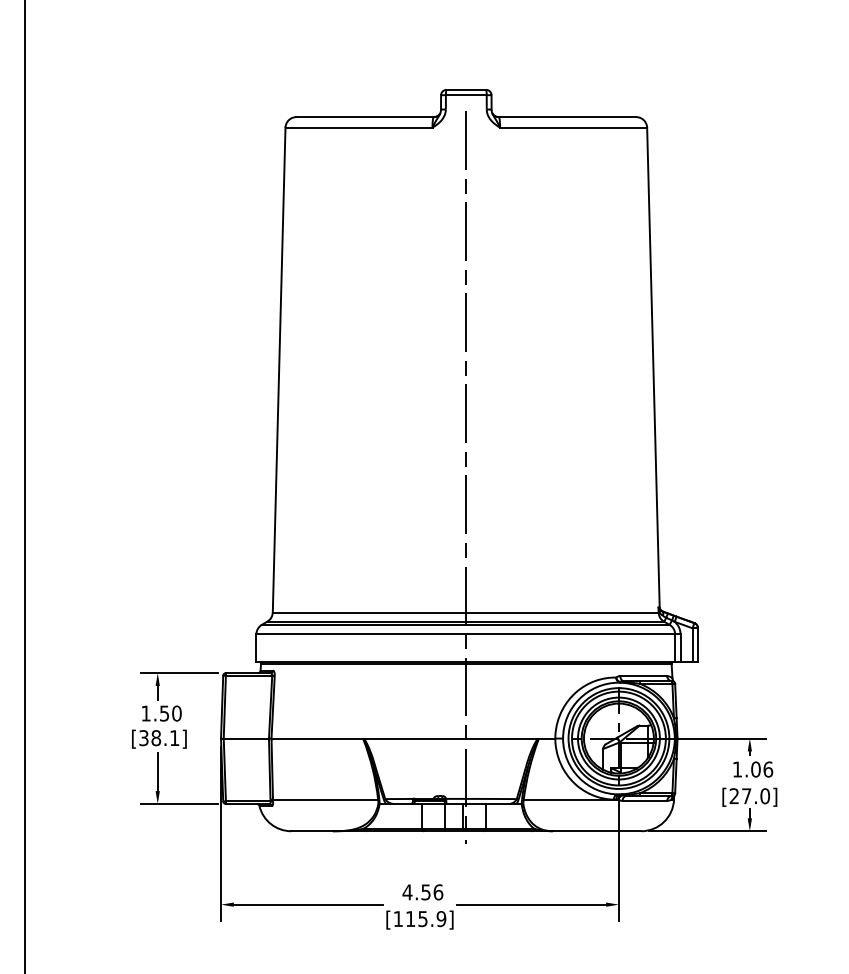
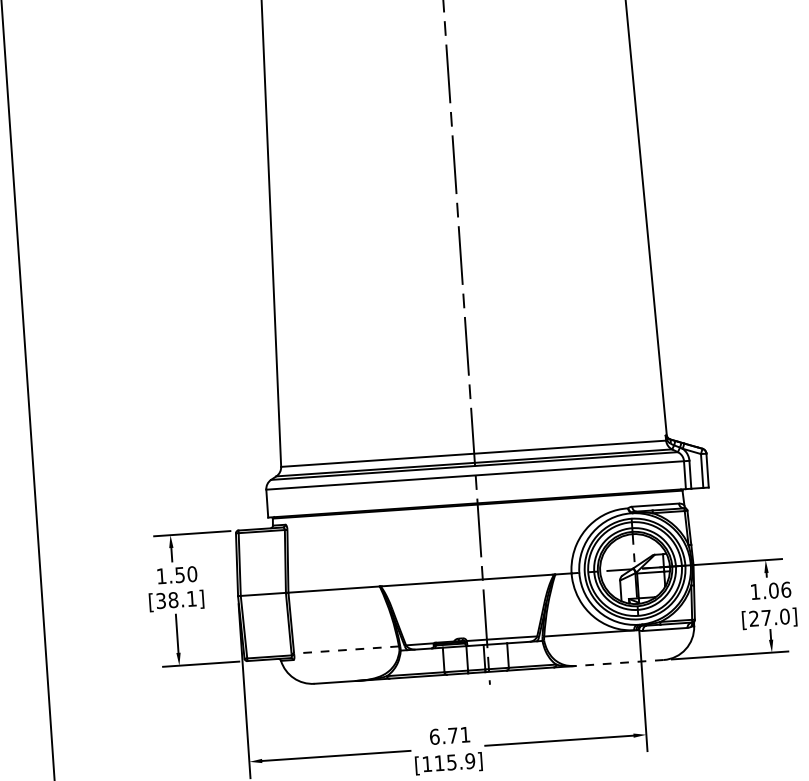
line: (325, 799) -> (346, 649), solid -> dashed
line: (596, 831) -> (619, 663), solid -> dashed
text: (422, 892) -> (449, 736), 4.56 -> 6.71

